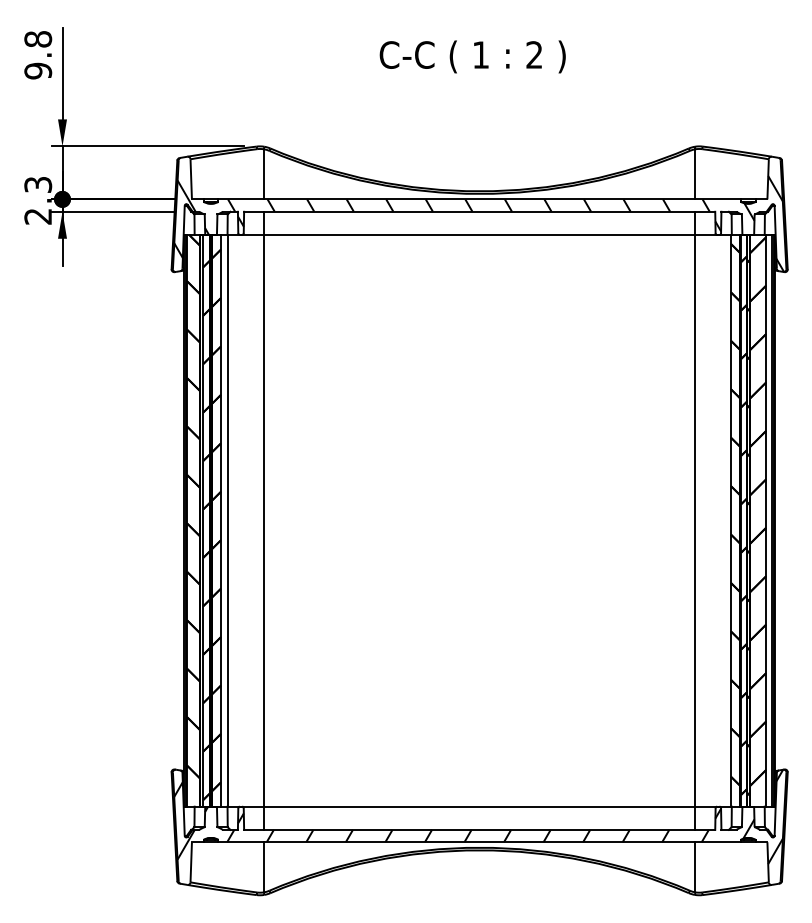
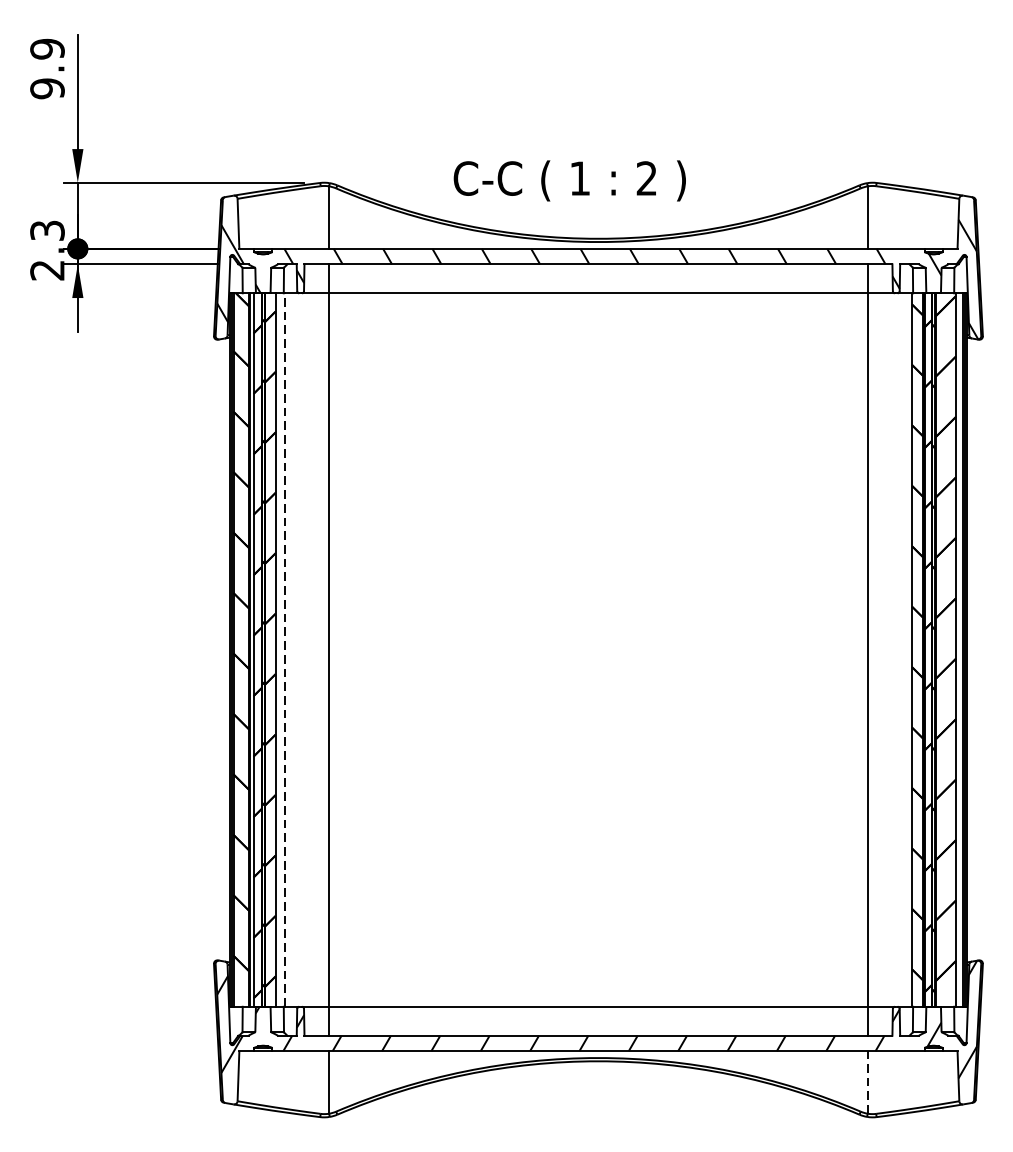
text: (38, 39) -> (47, 49), 9.8 -> 9.9
text: (472, 56) -> (569, 180), moved
line: (228, 520) -> (284, 649), solid -> dashed
line: (695, 866) -> (867, 1081), solid -> dashed

